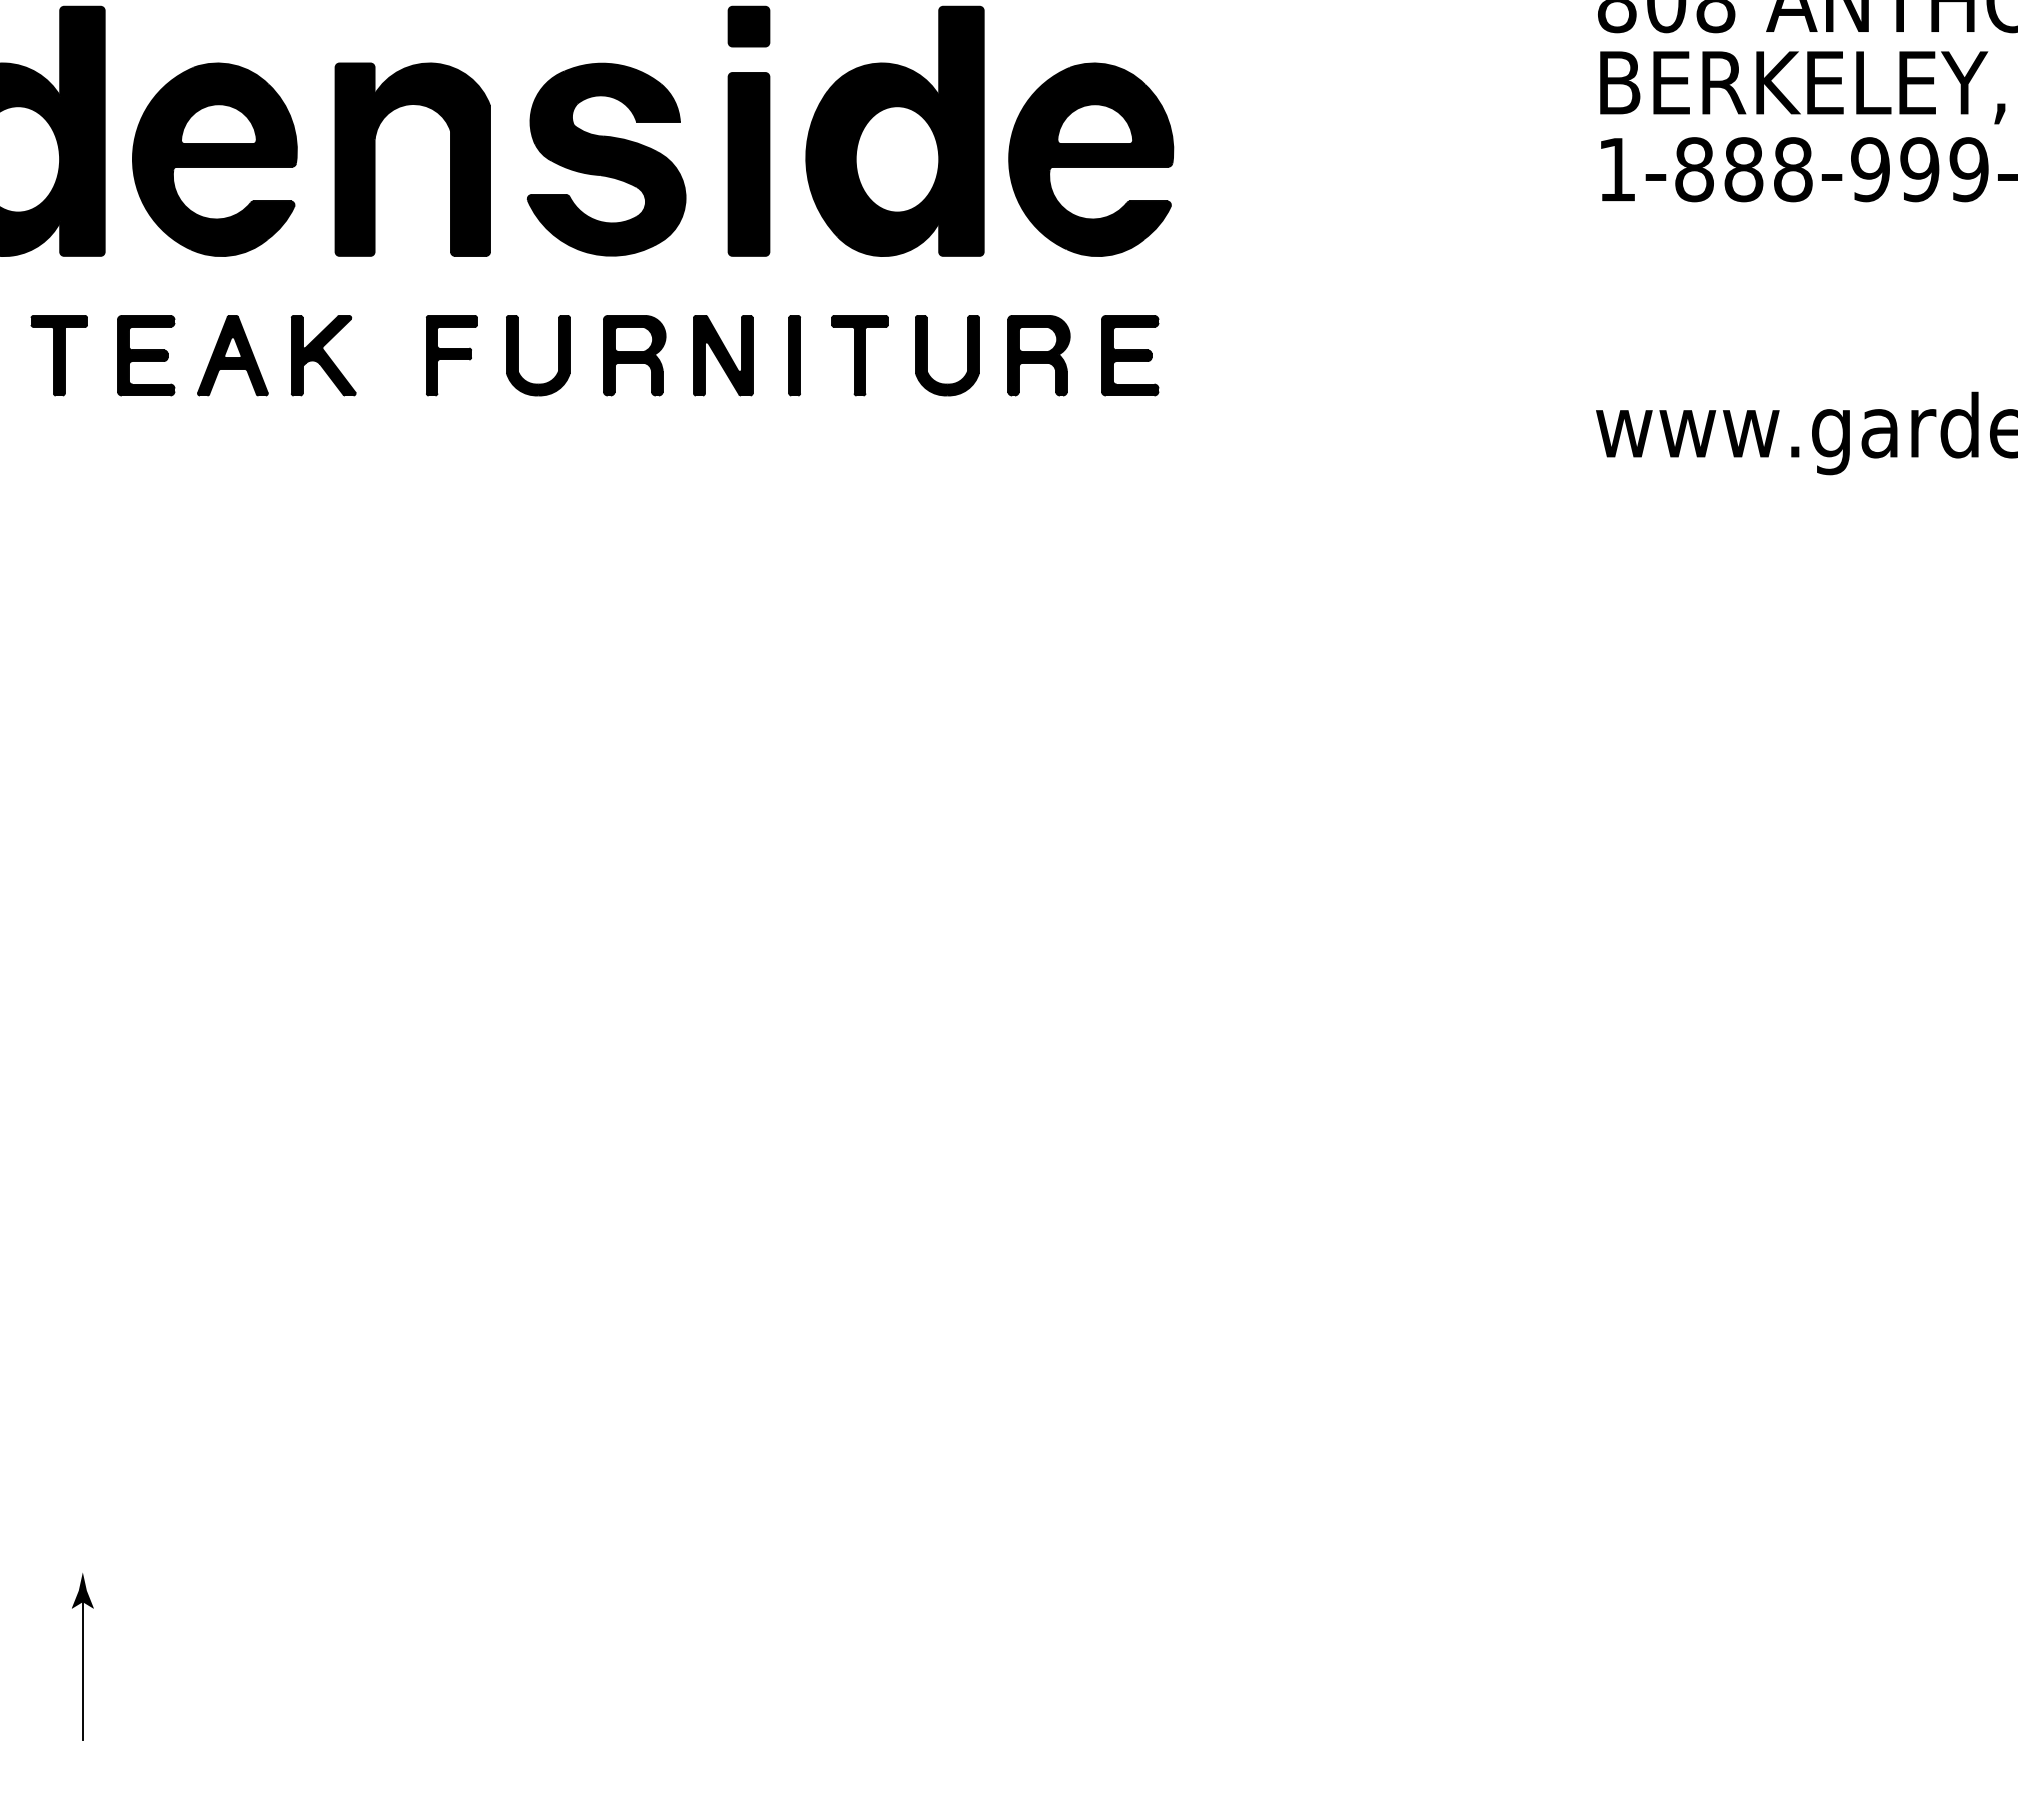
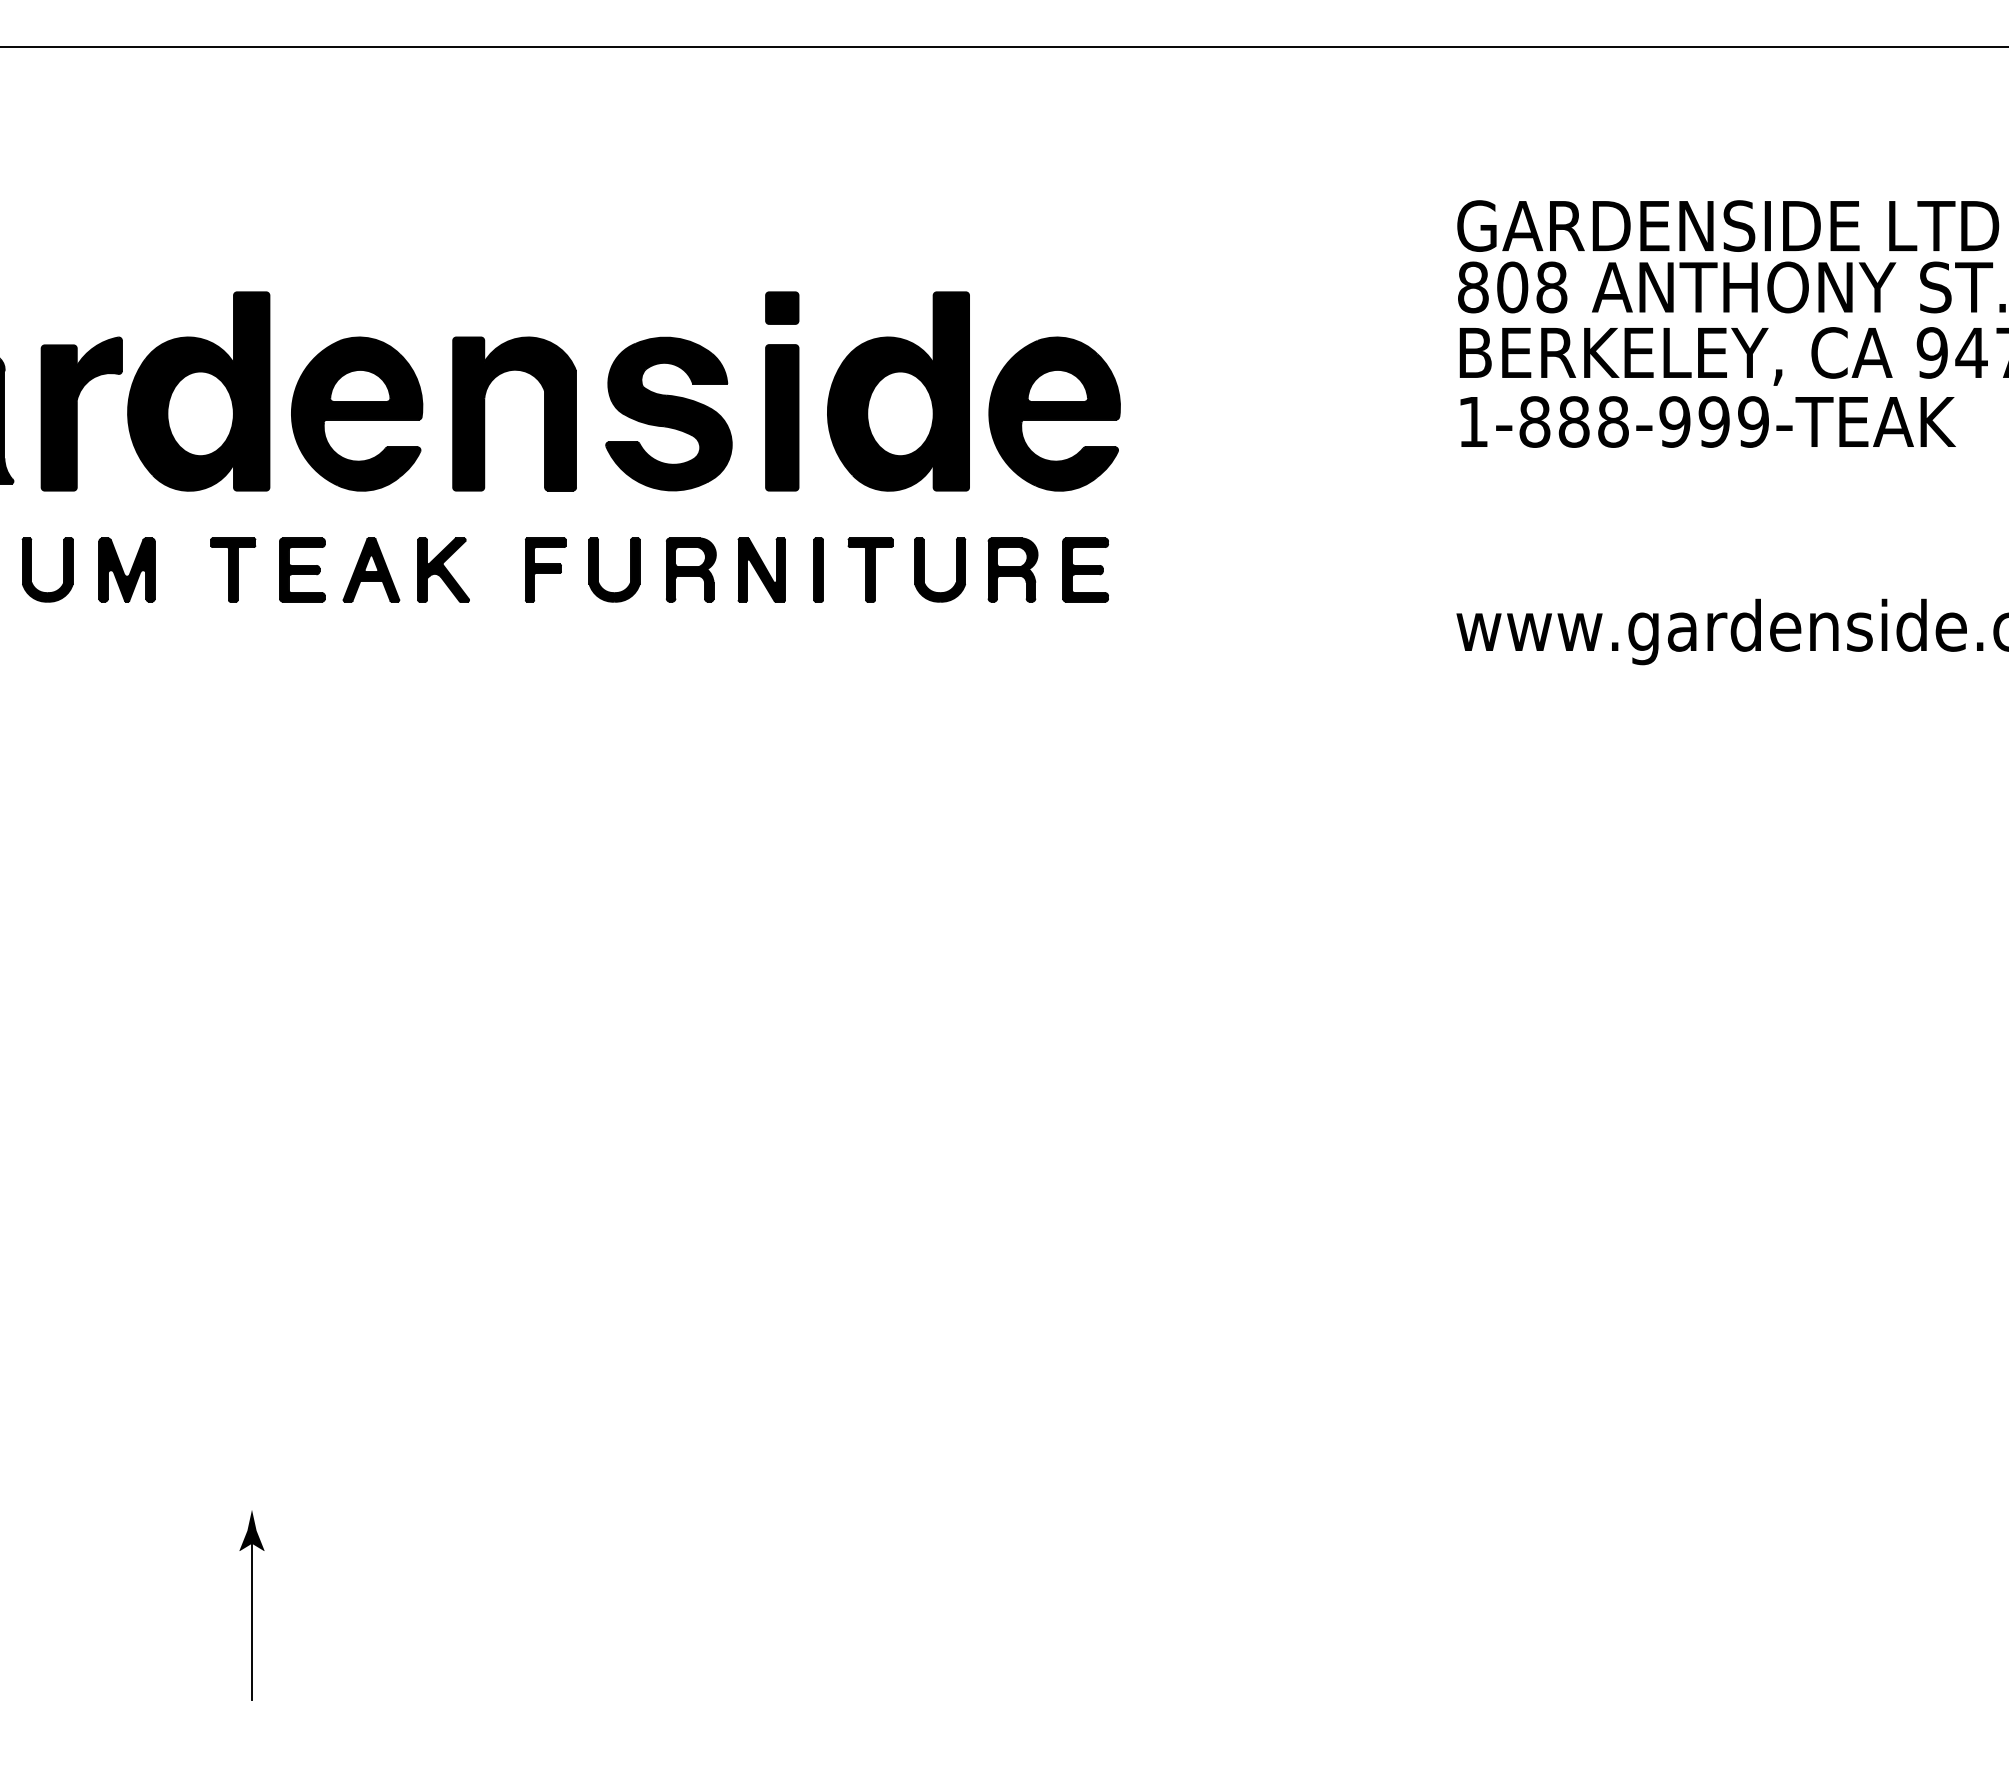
part: (82, 1656) -> (251, 1605), size x1.43

